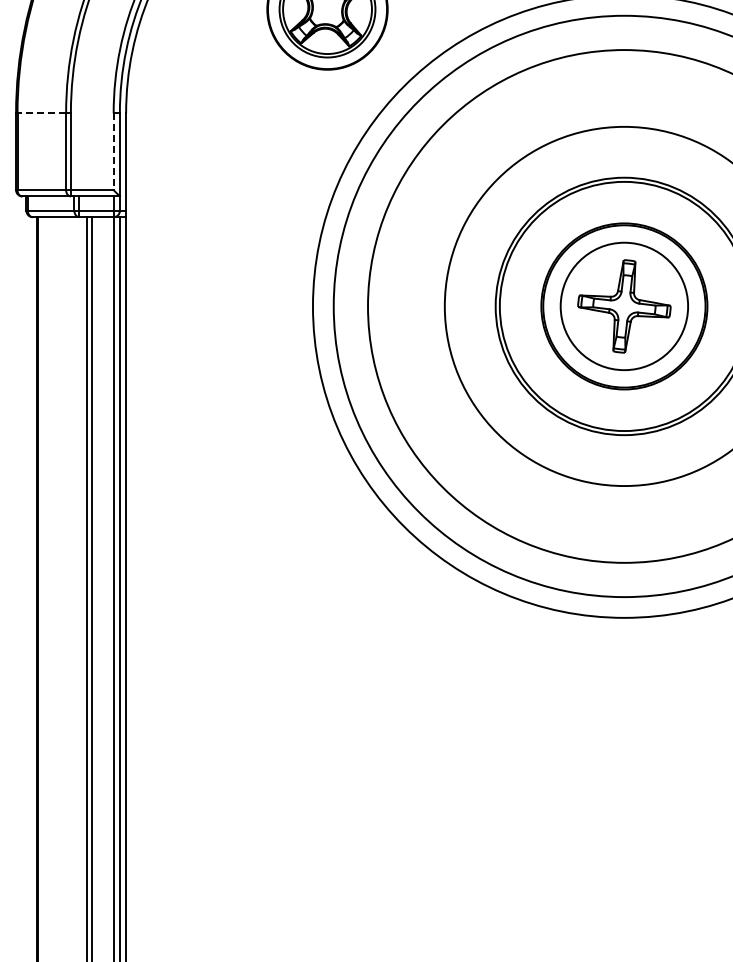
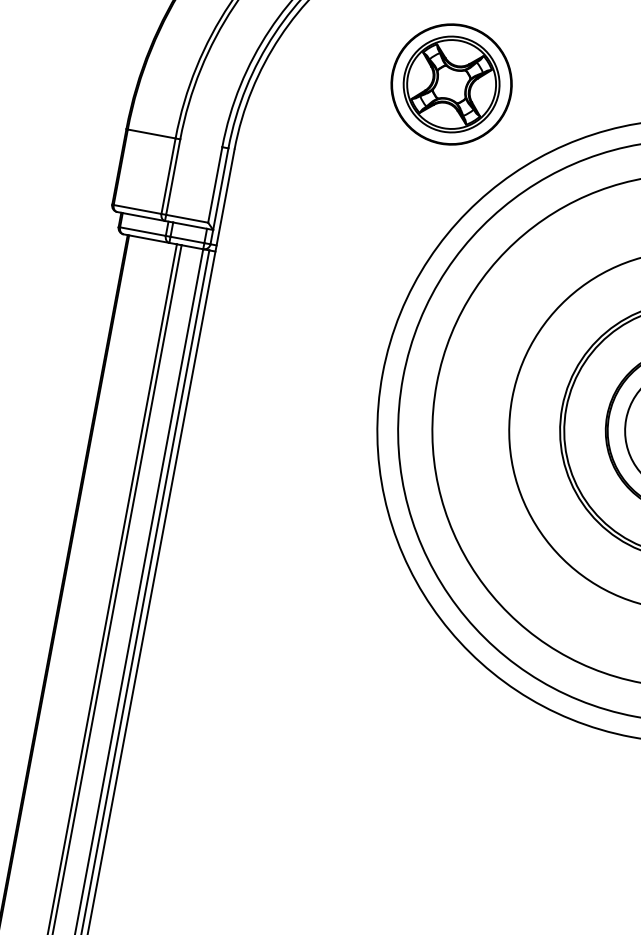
line: (41, 113) -> (151, 134), dashed -> solid
line: (113, 152) -> (214, 185), dashed -> solid

